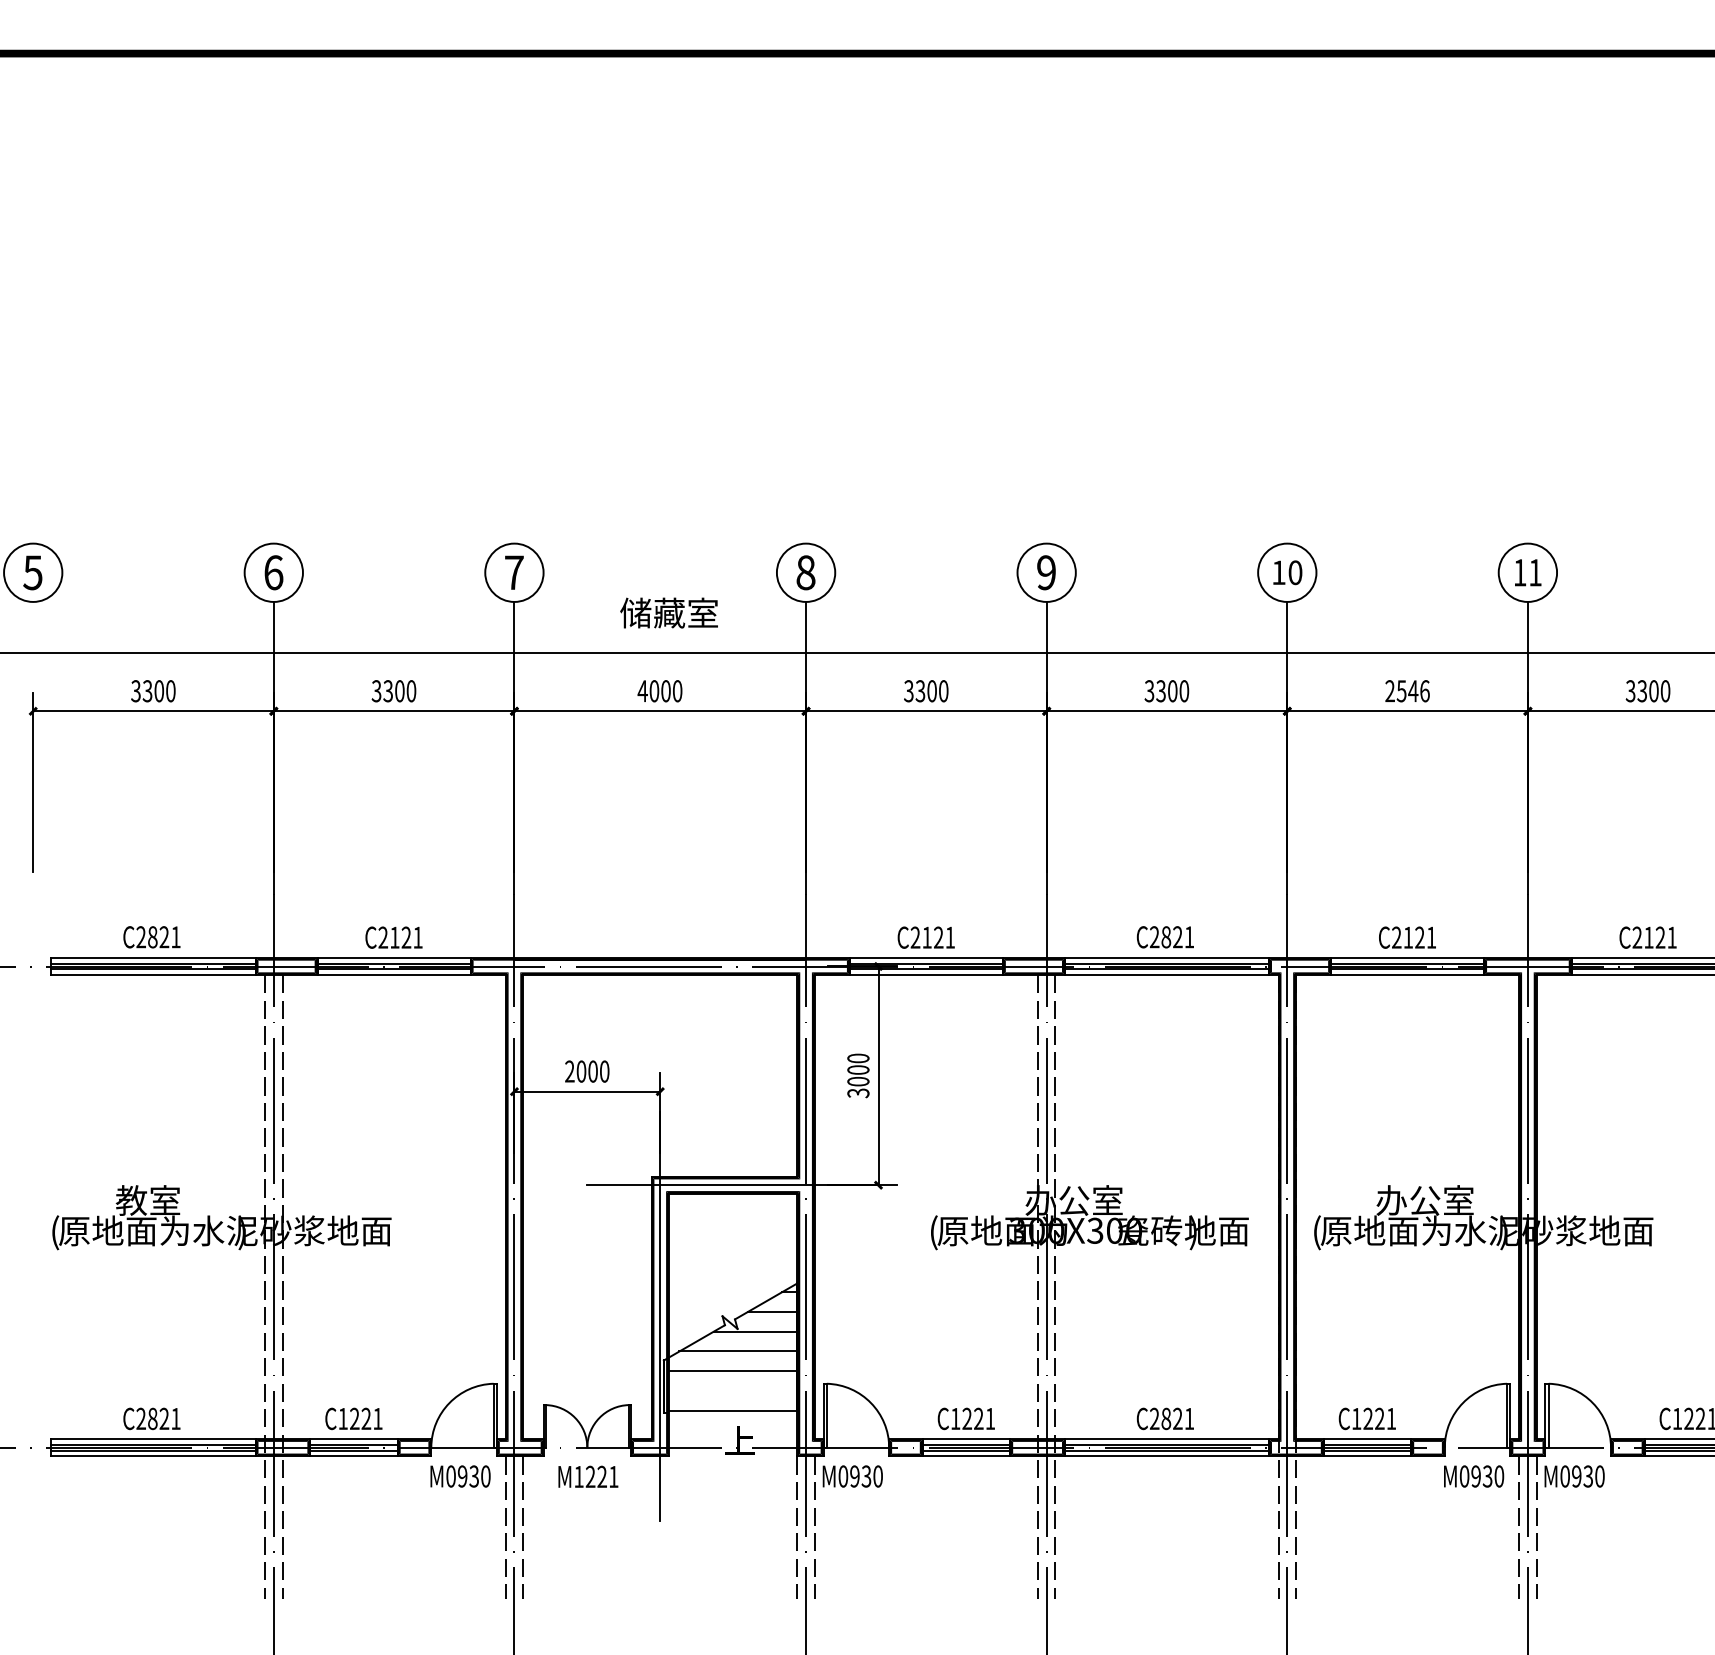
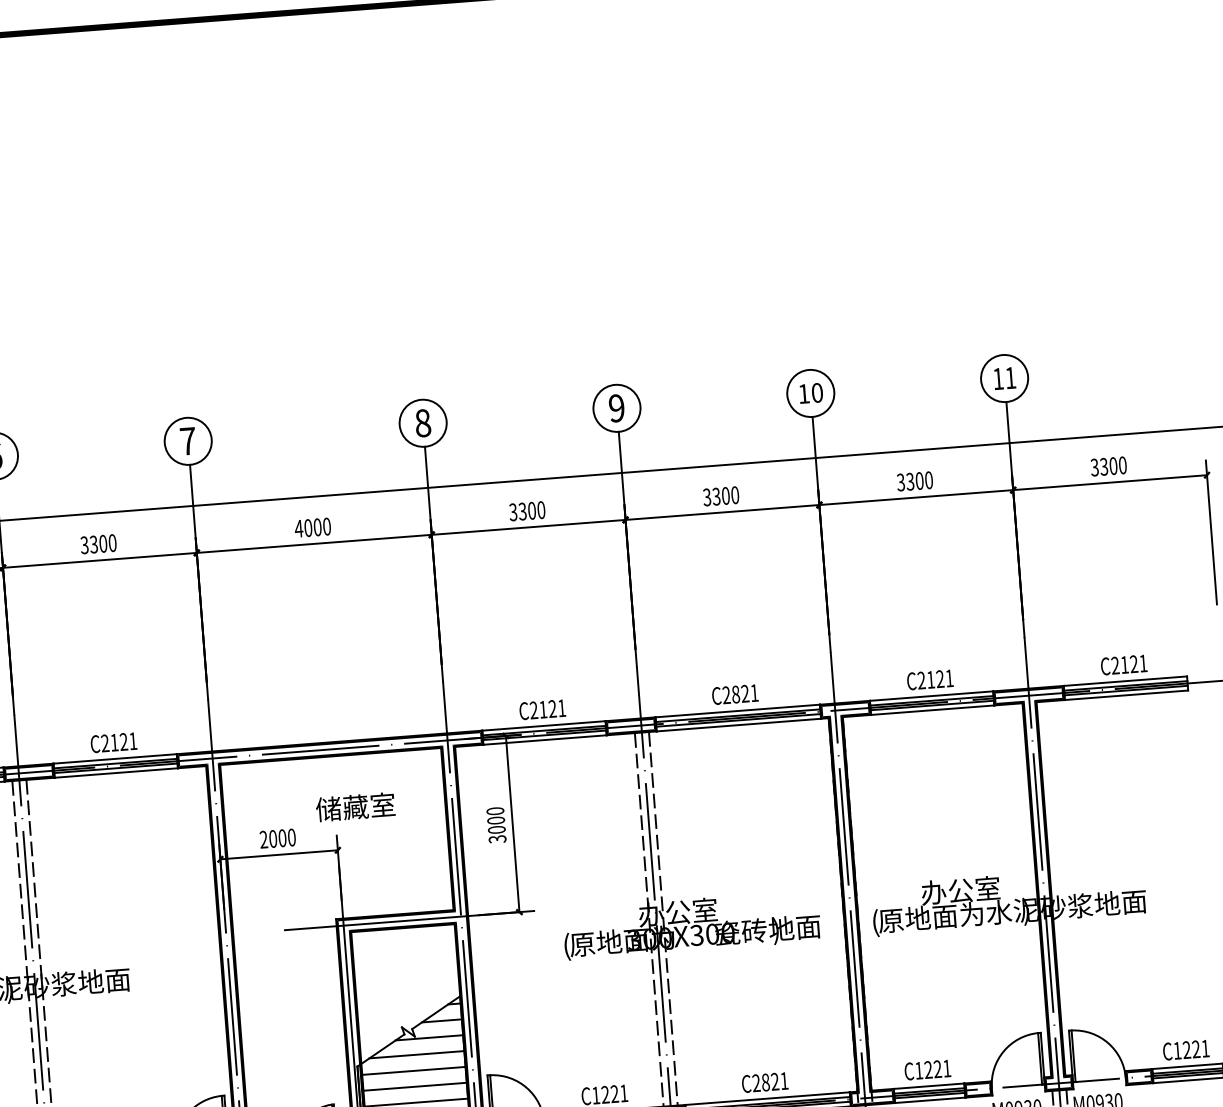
text: (668, 612) -> (354, 806), moved
text: (1407, 691) -> (914, 481), 2546 -> 3300
line: (732, 1390) -> (414, 1086), added

